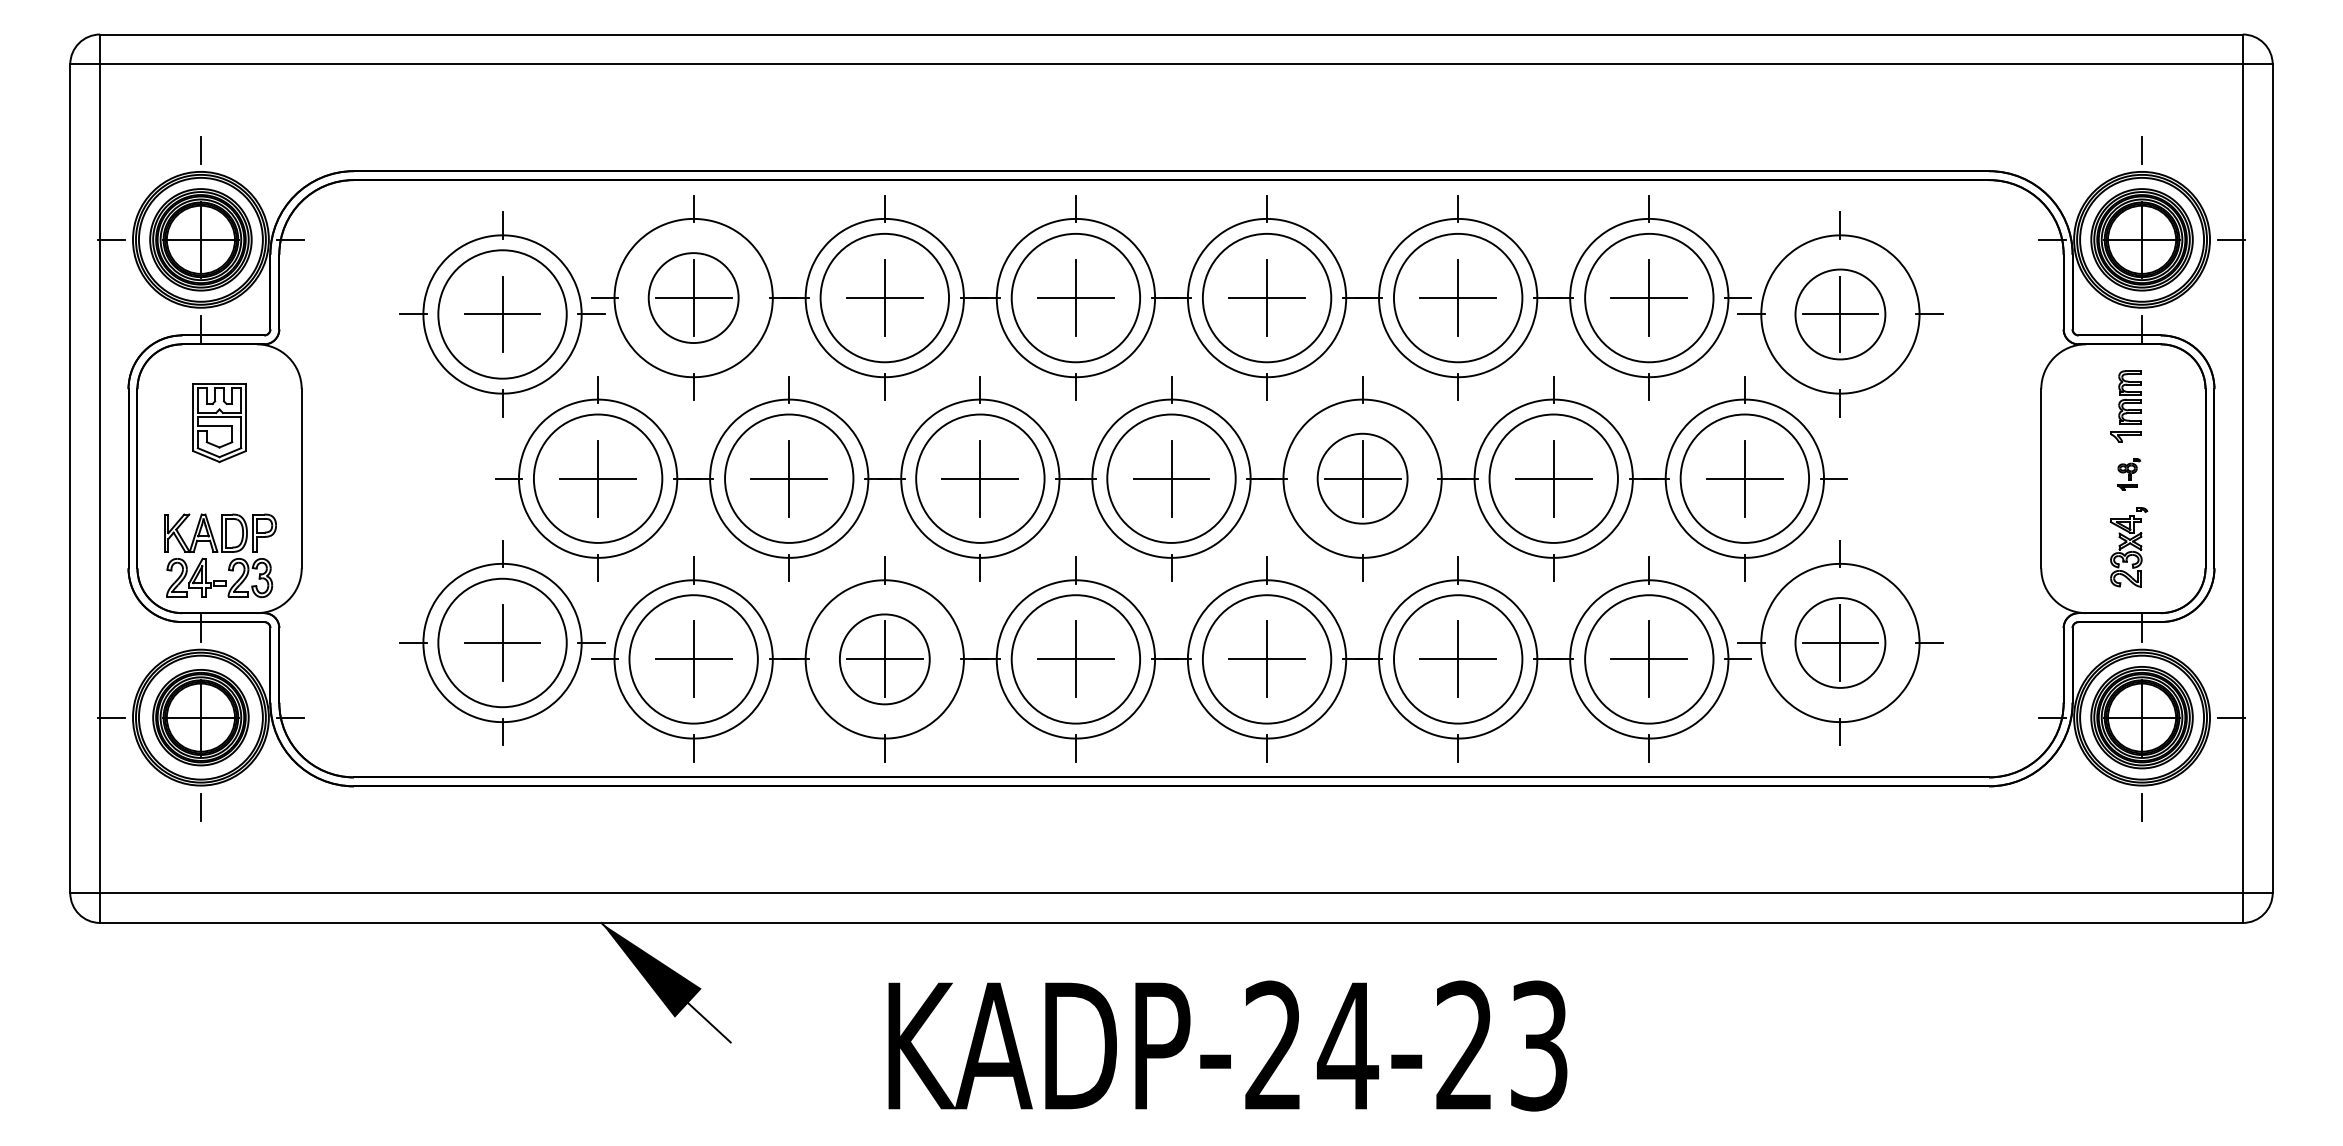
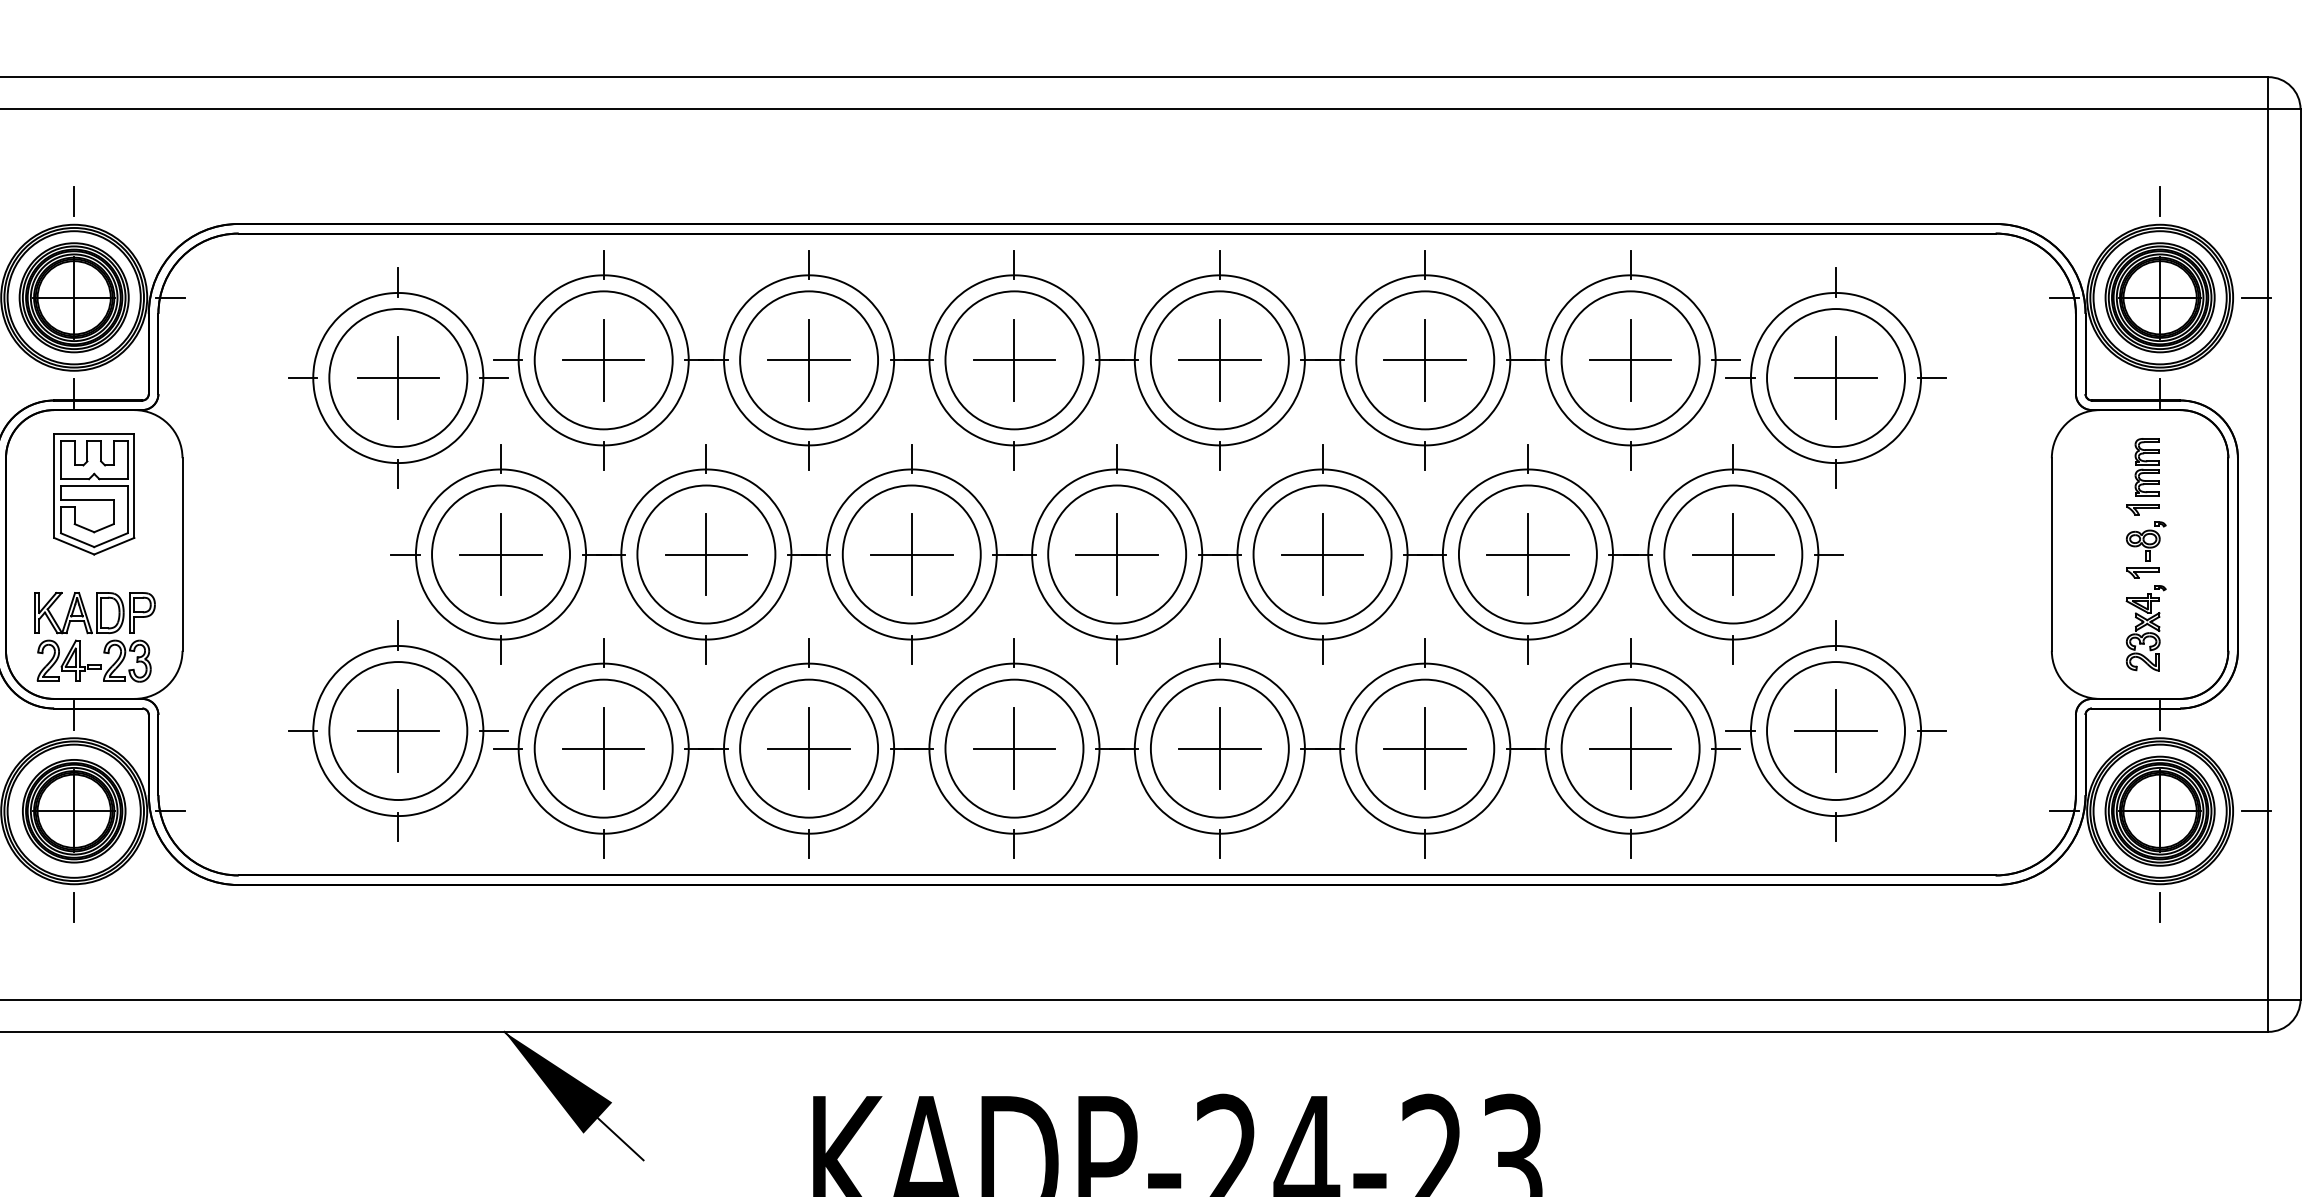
circle: (693, 297) -> (603, 359), size x1.43
circle: (1840, 314) -> (1836, 378), size x1.43
part: (219, 422) -> (94, 494), size x1.43
part: (2129, 474) -> (2146, 549), size x1.67
circle: (1362, 478) -> (1322, 554), size x1.43
circle: (1840, 642) -> (1836, 730), size x1.43
circle: (884, 659) -> (808, 748), size x1.43

